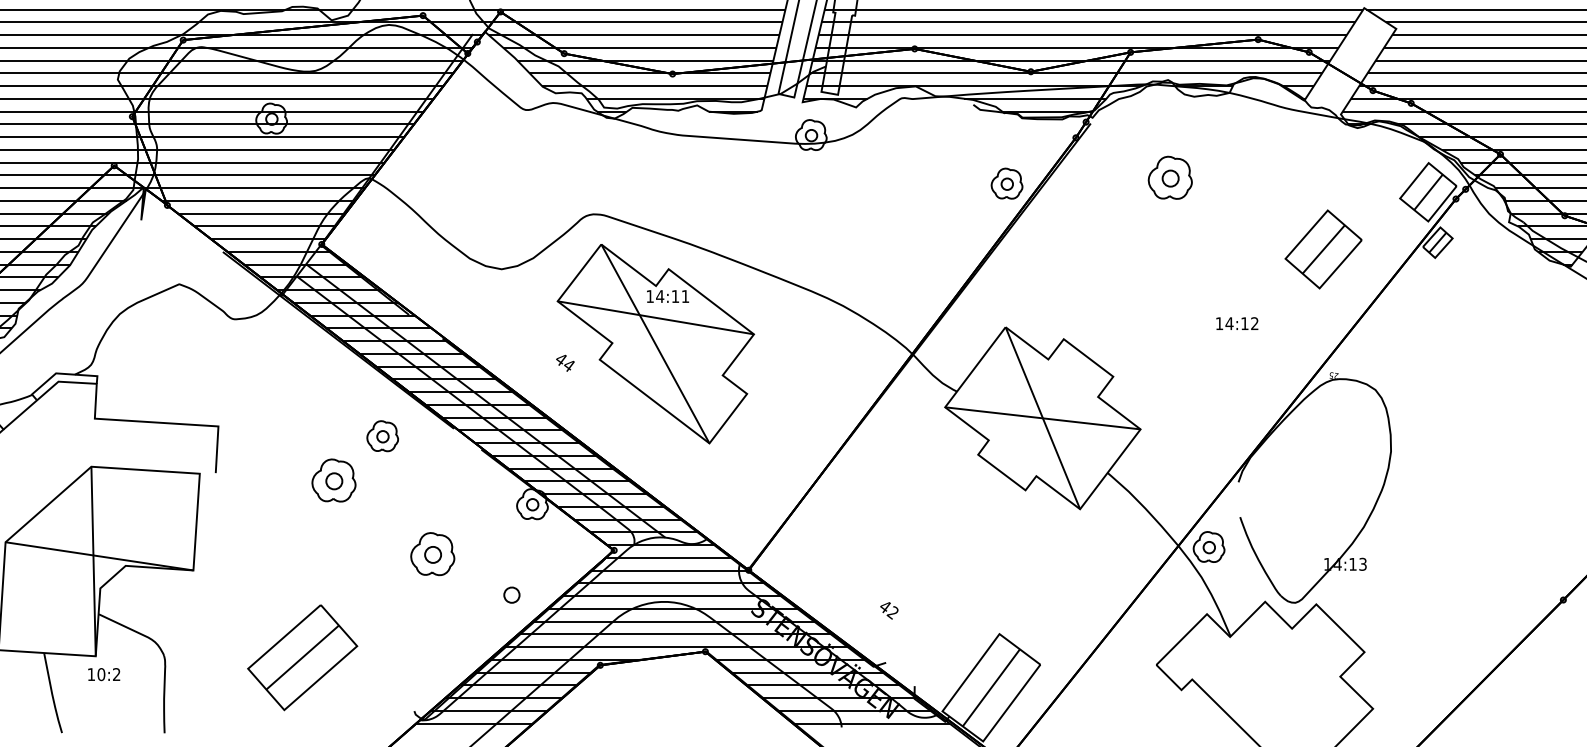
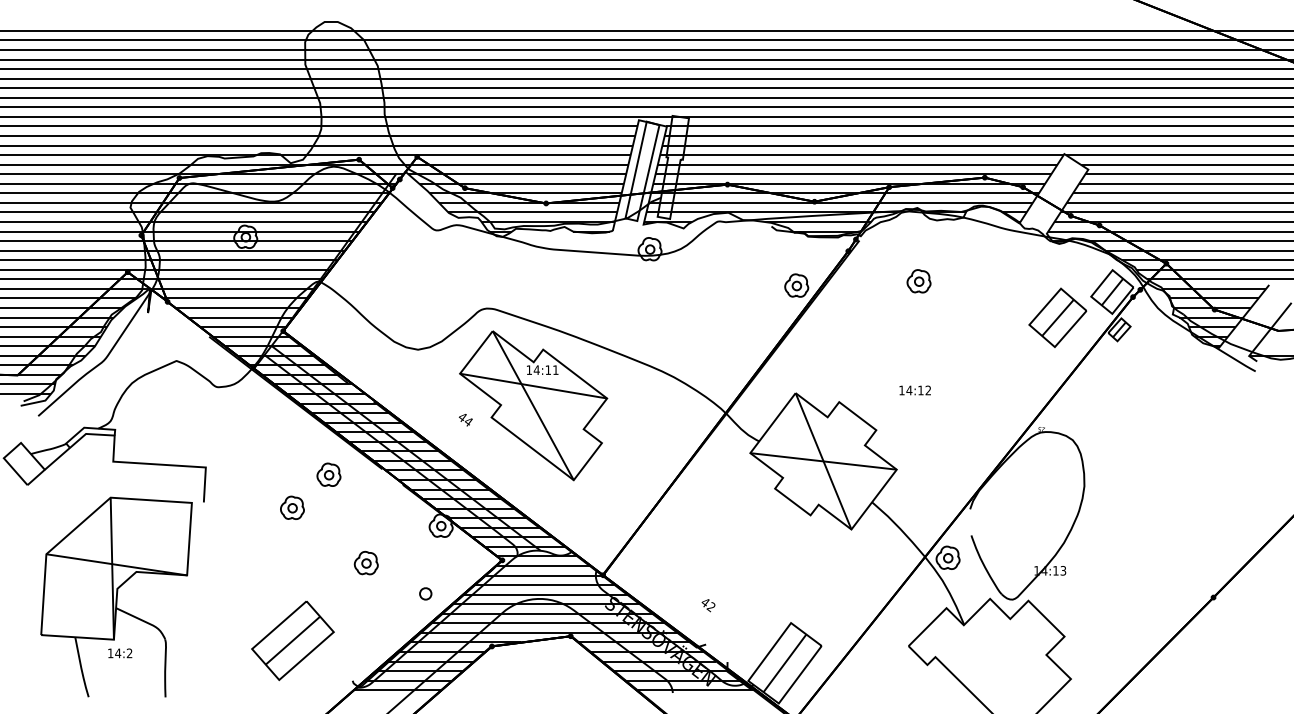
part: (1169, 178) -> (918, 281), size x0.71
part: (1323, 248) -> (1057, 317), moved
text: (1236, 323) -> (914, 390), moved
part: (334, 479) -> (292, 507), size x0.71
part: (431, 553) -> (365, 562), size x0.71
part: (302, 657) -> (292, 640), moved
text: (101, 674) -> (118, 653), 10:2 -> 14:2

